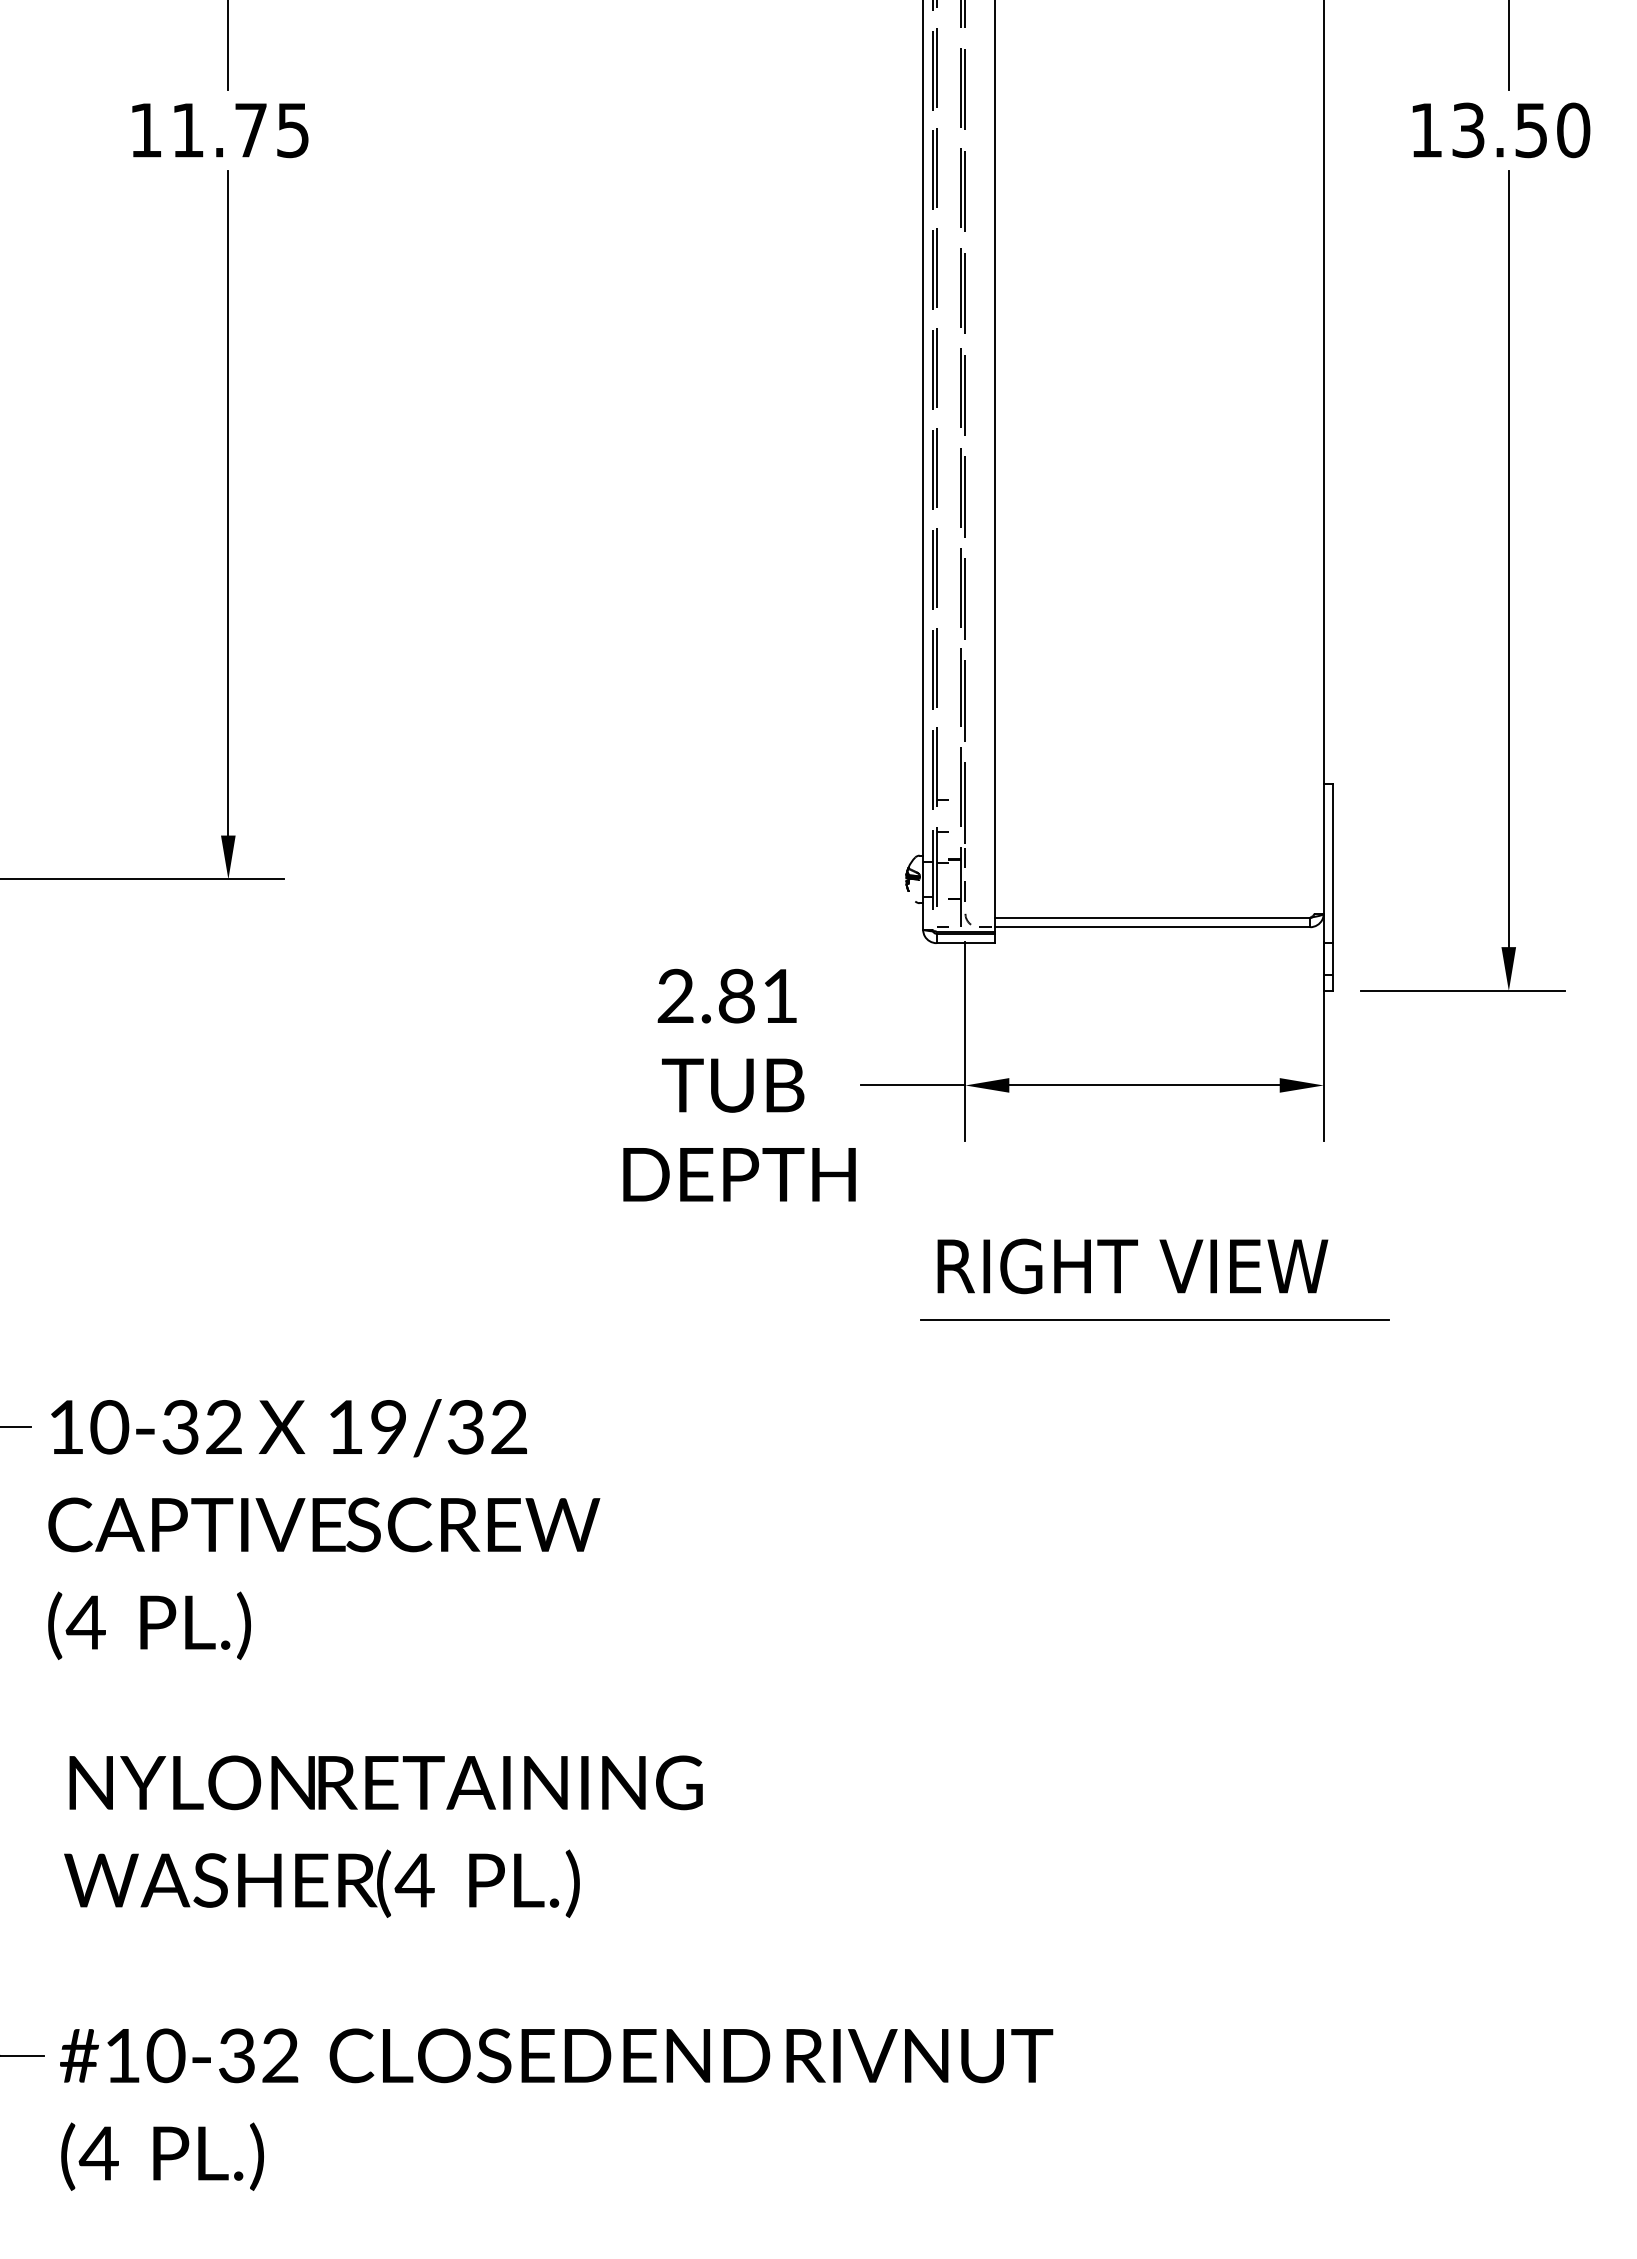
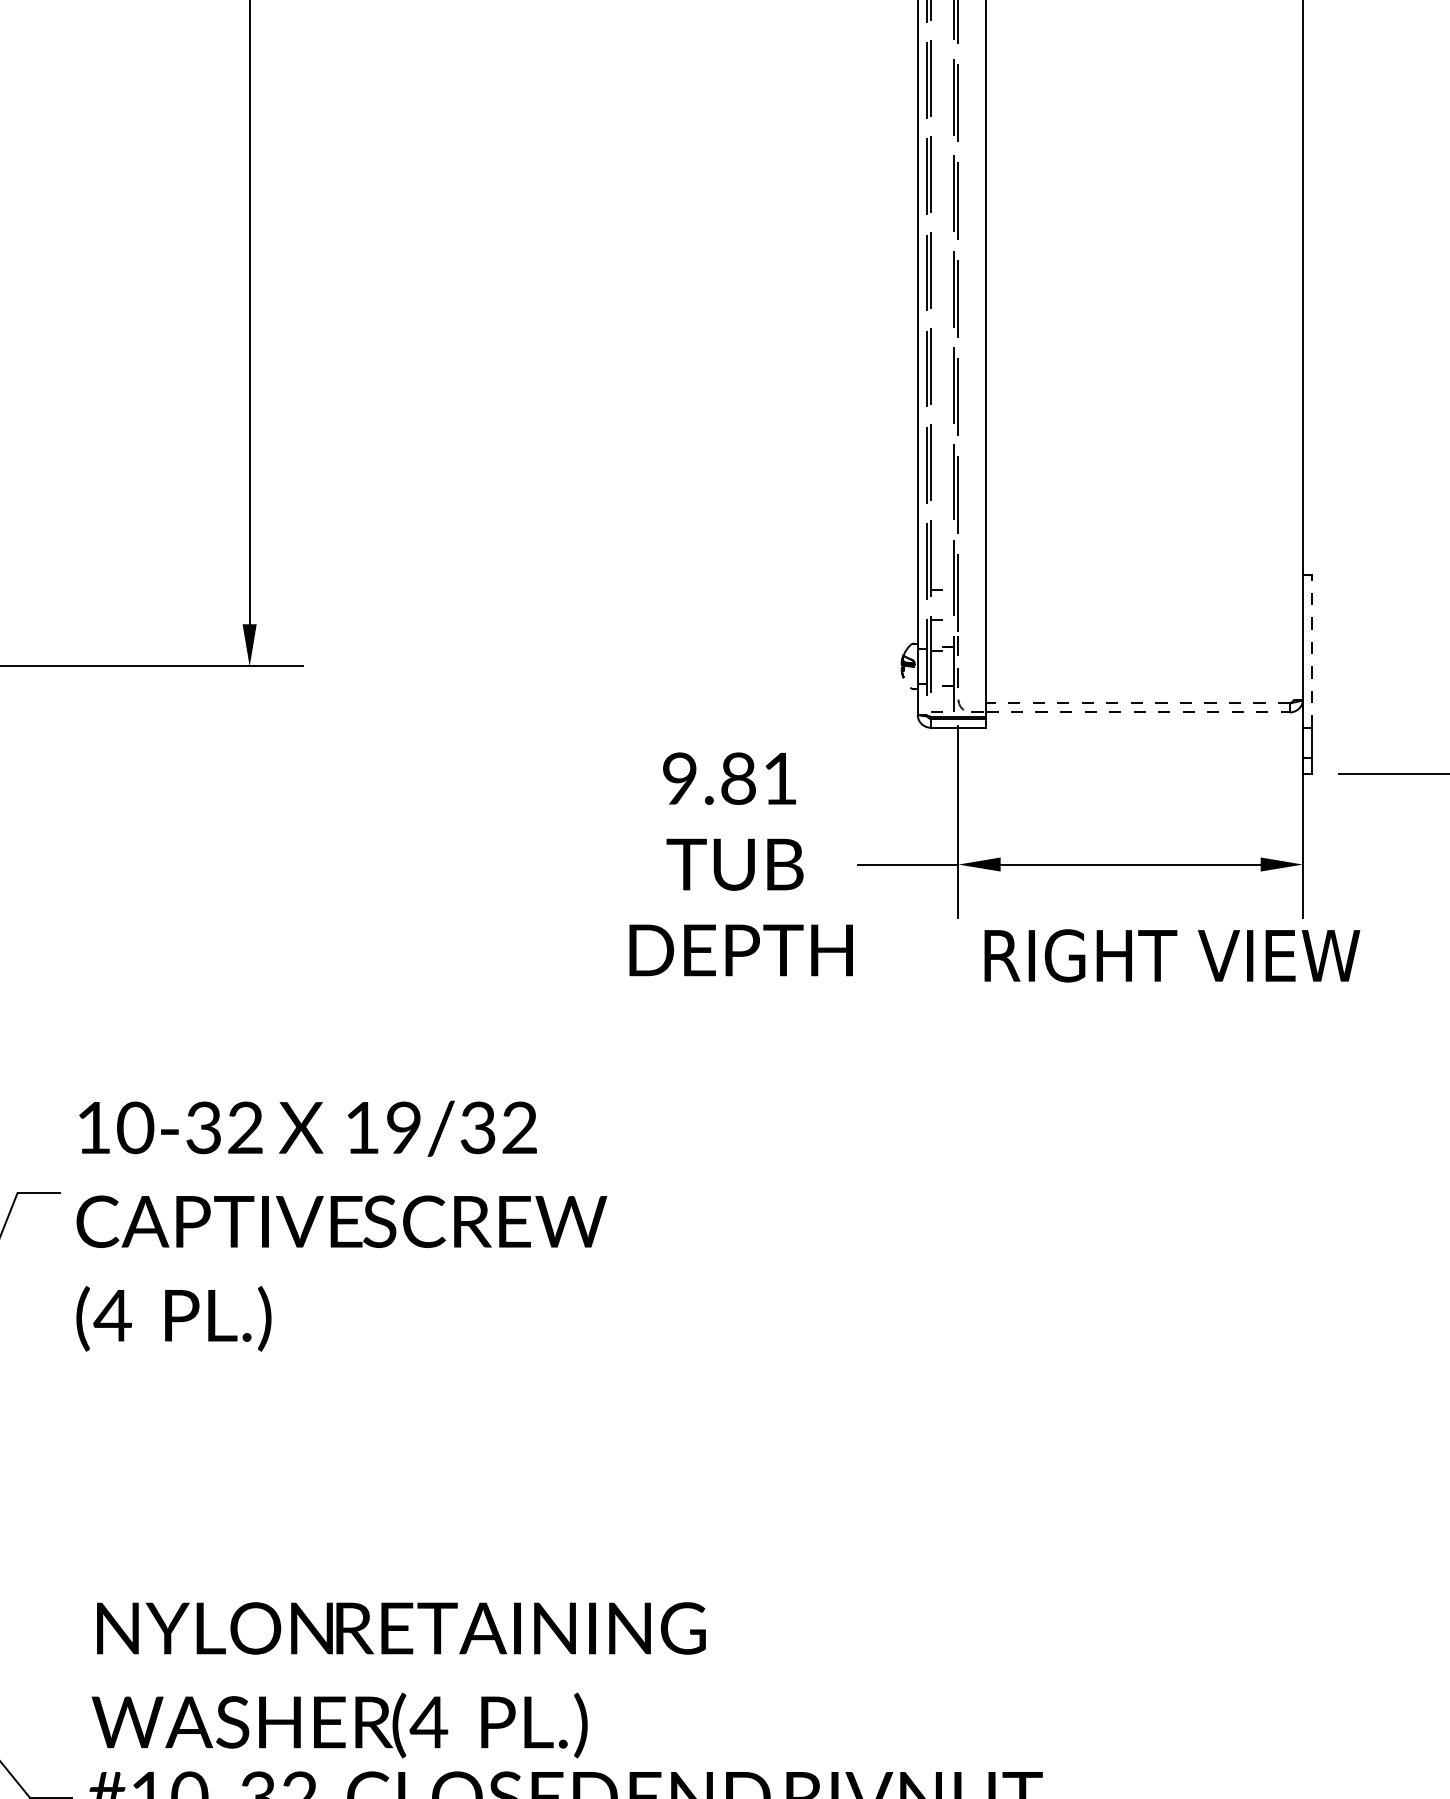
line: (1333, 863) -> (1312, 651), solid -> dashed
line: (1152, 917) -> (1138, 703), solid -> dashed
line: (1152, 927) -> (1138, 712), solid -> dashed
text: (675, 995) -> (679, 778), 2.81 -> 9.81
text: (1132, 1266) -> (1171, 955), moved
line: (1154, 1320) -> (1140, 1090), removed
text: (324, 1529) -> (342, 1226), moved
text: (383, 1836) -> (398, 1680), moved

